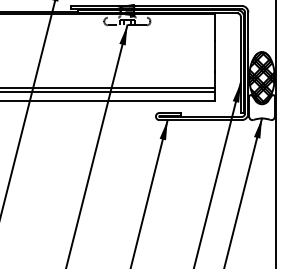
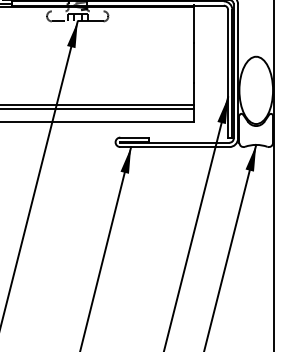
hatch: (261, 77) -> (255, 90), removed

